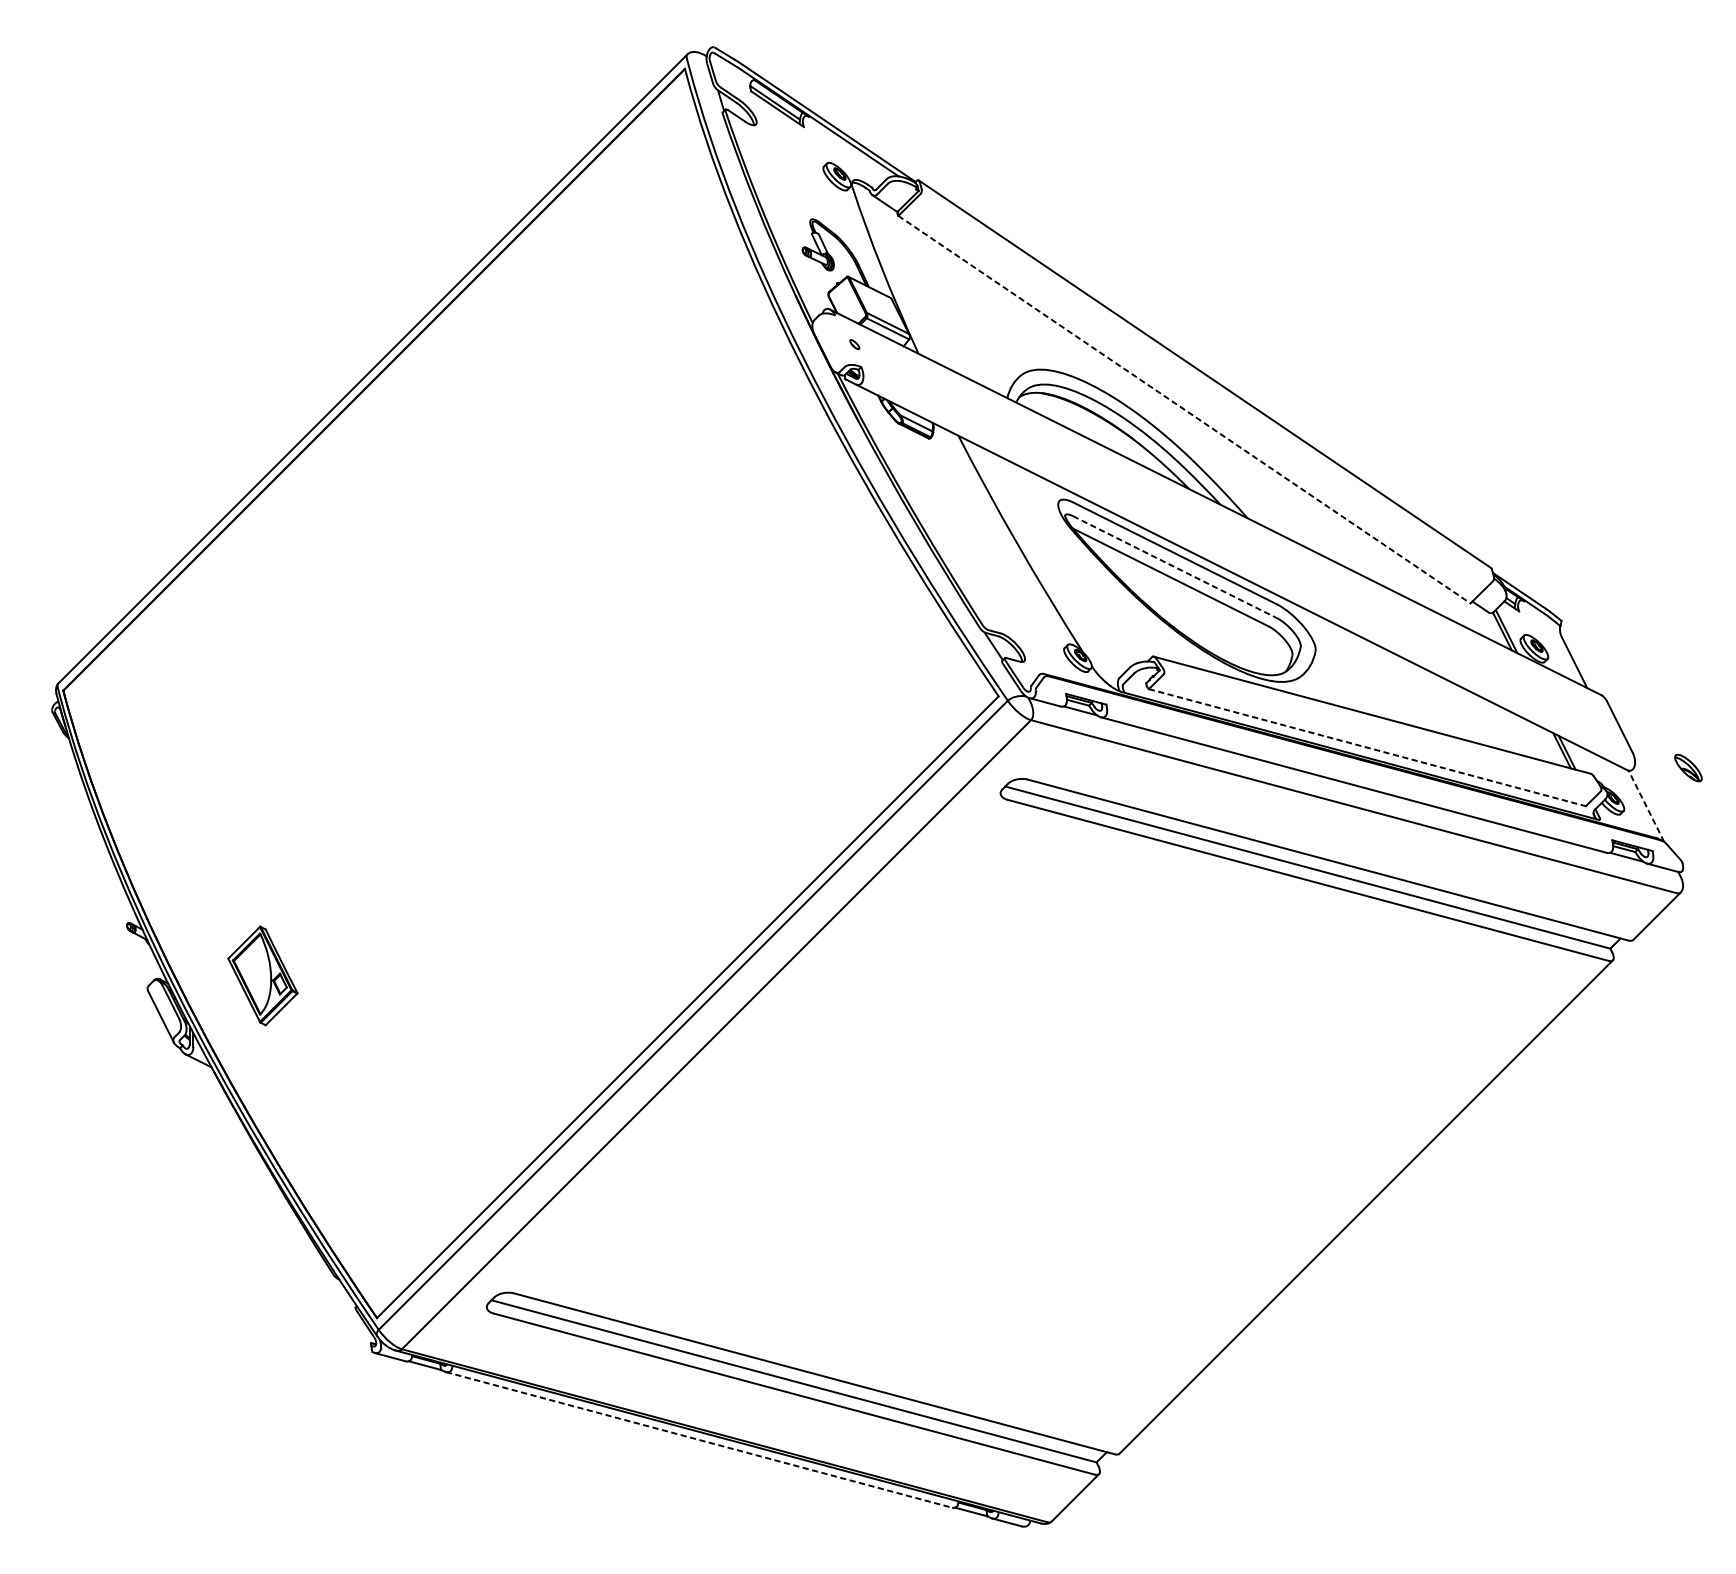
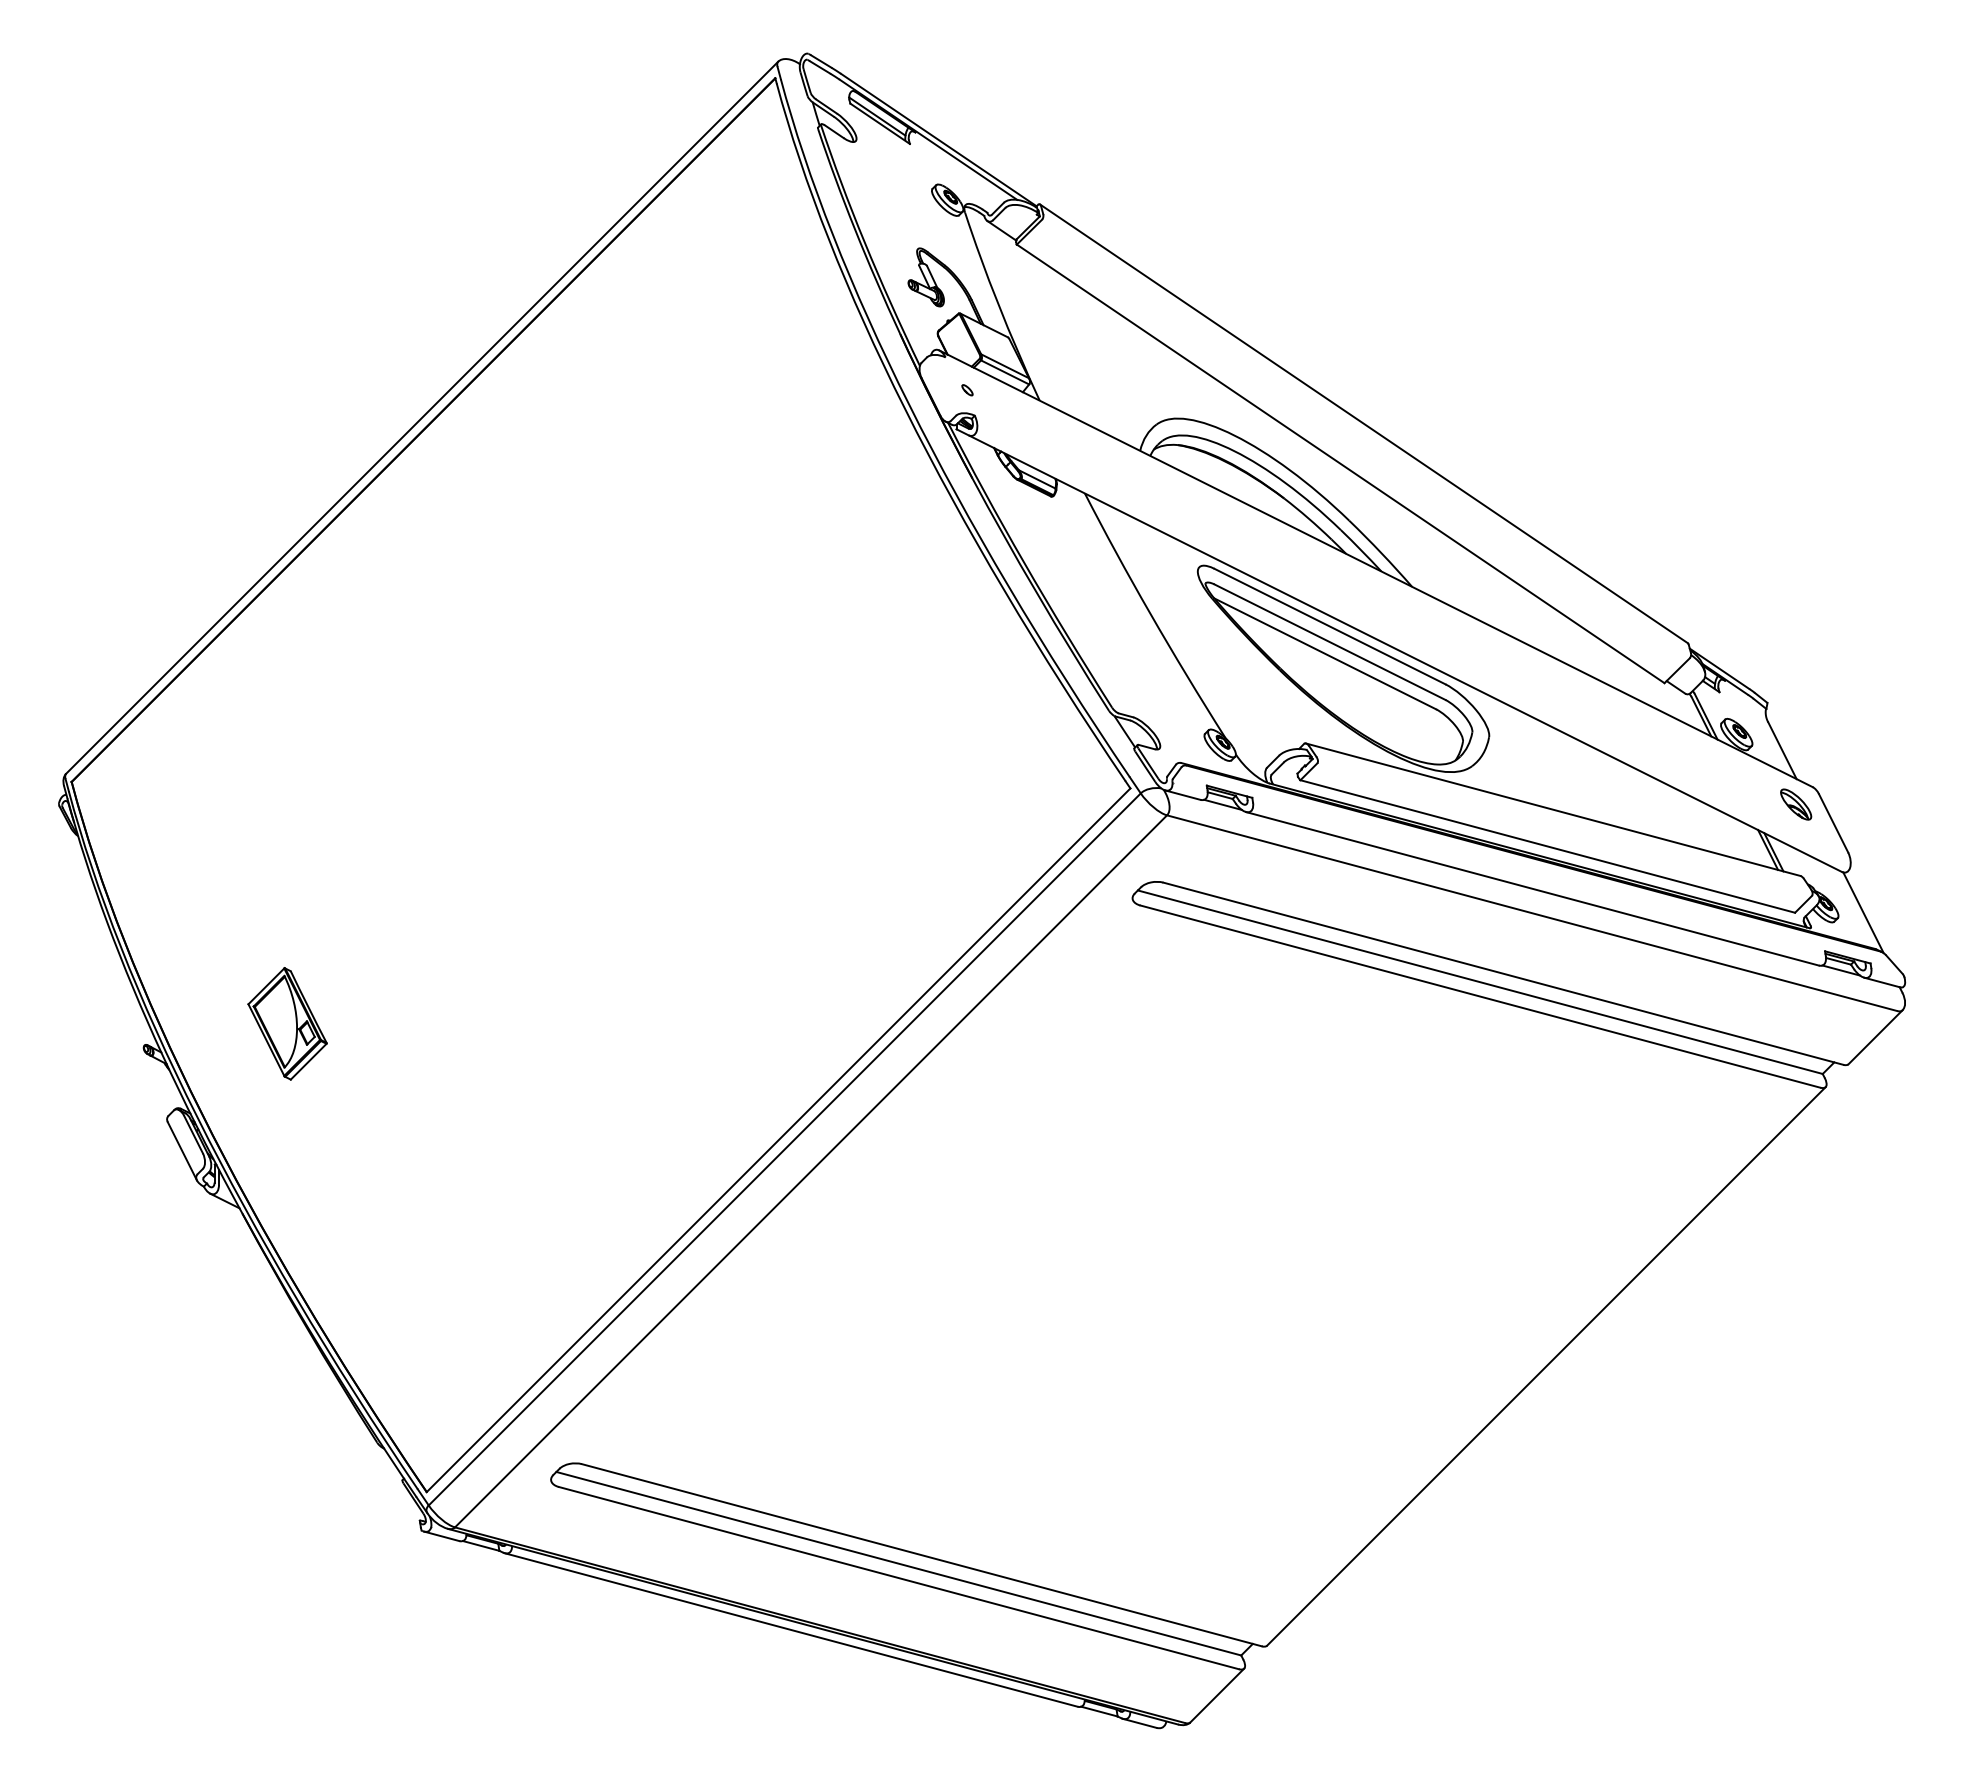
line: (1184, 410) -> (1340, 464), dashed -> solid
line: (1175, 567) -> (1330, 642), dashed -> solid
line: (1368, 747) -> (1548, 846), dashed -> solid
part: (1688, 768) -> (1796, 804), moved
line: (1646, 805) -> (1863, 912), dashed -> solid
part: (262, 975) -> (287, 1023), moved
line: (699, 1439) -> (791, 1629), dashed -> solid

